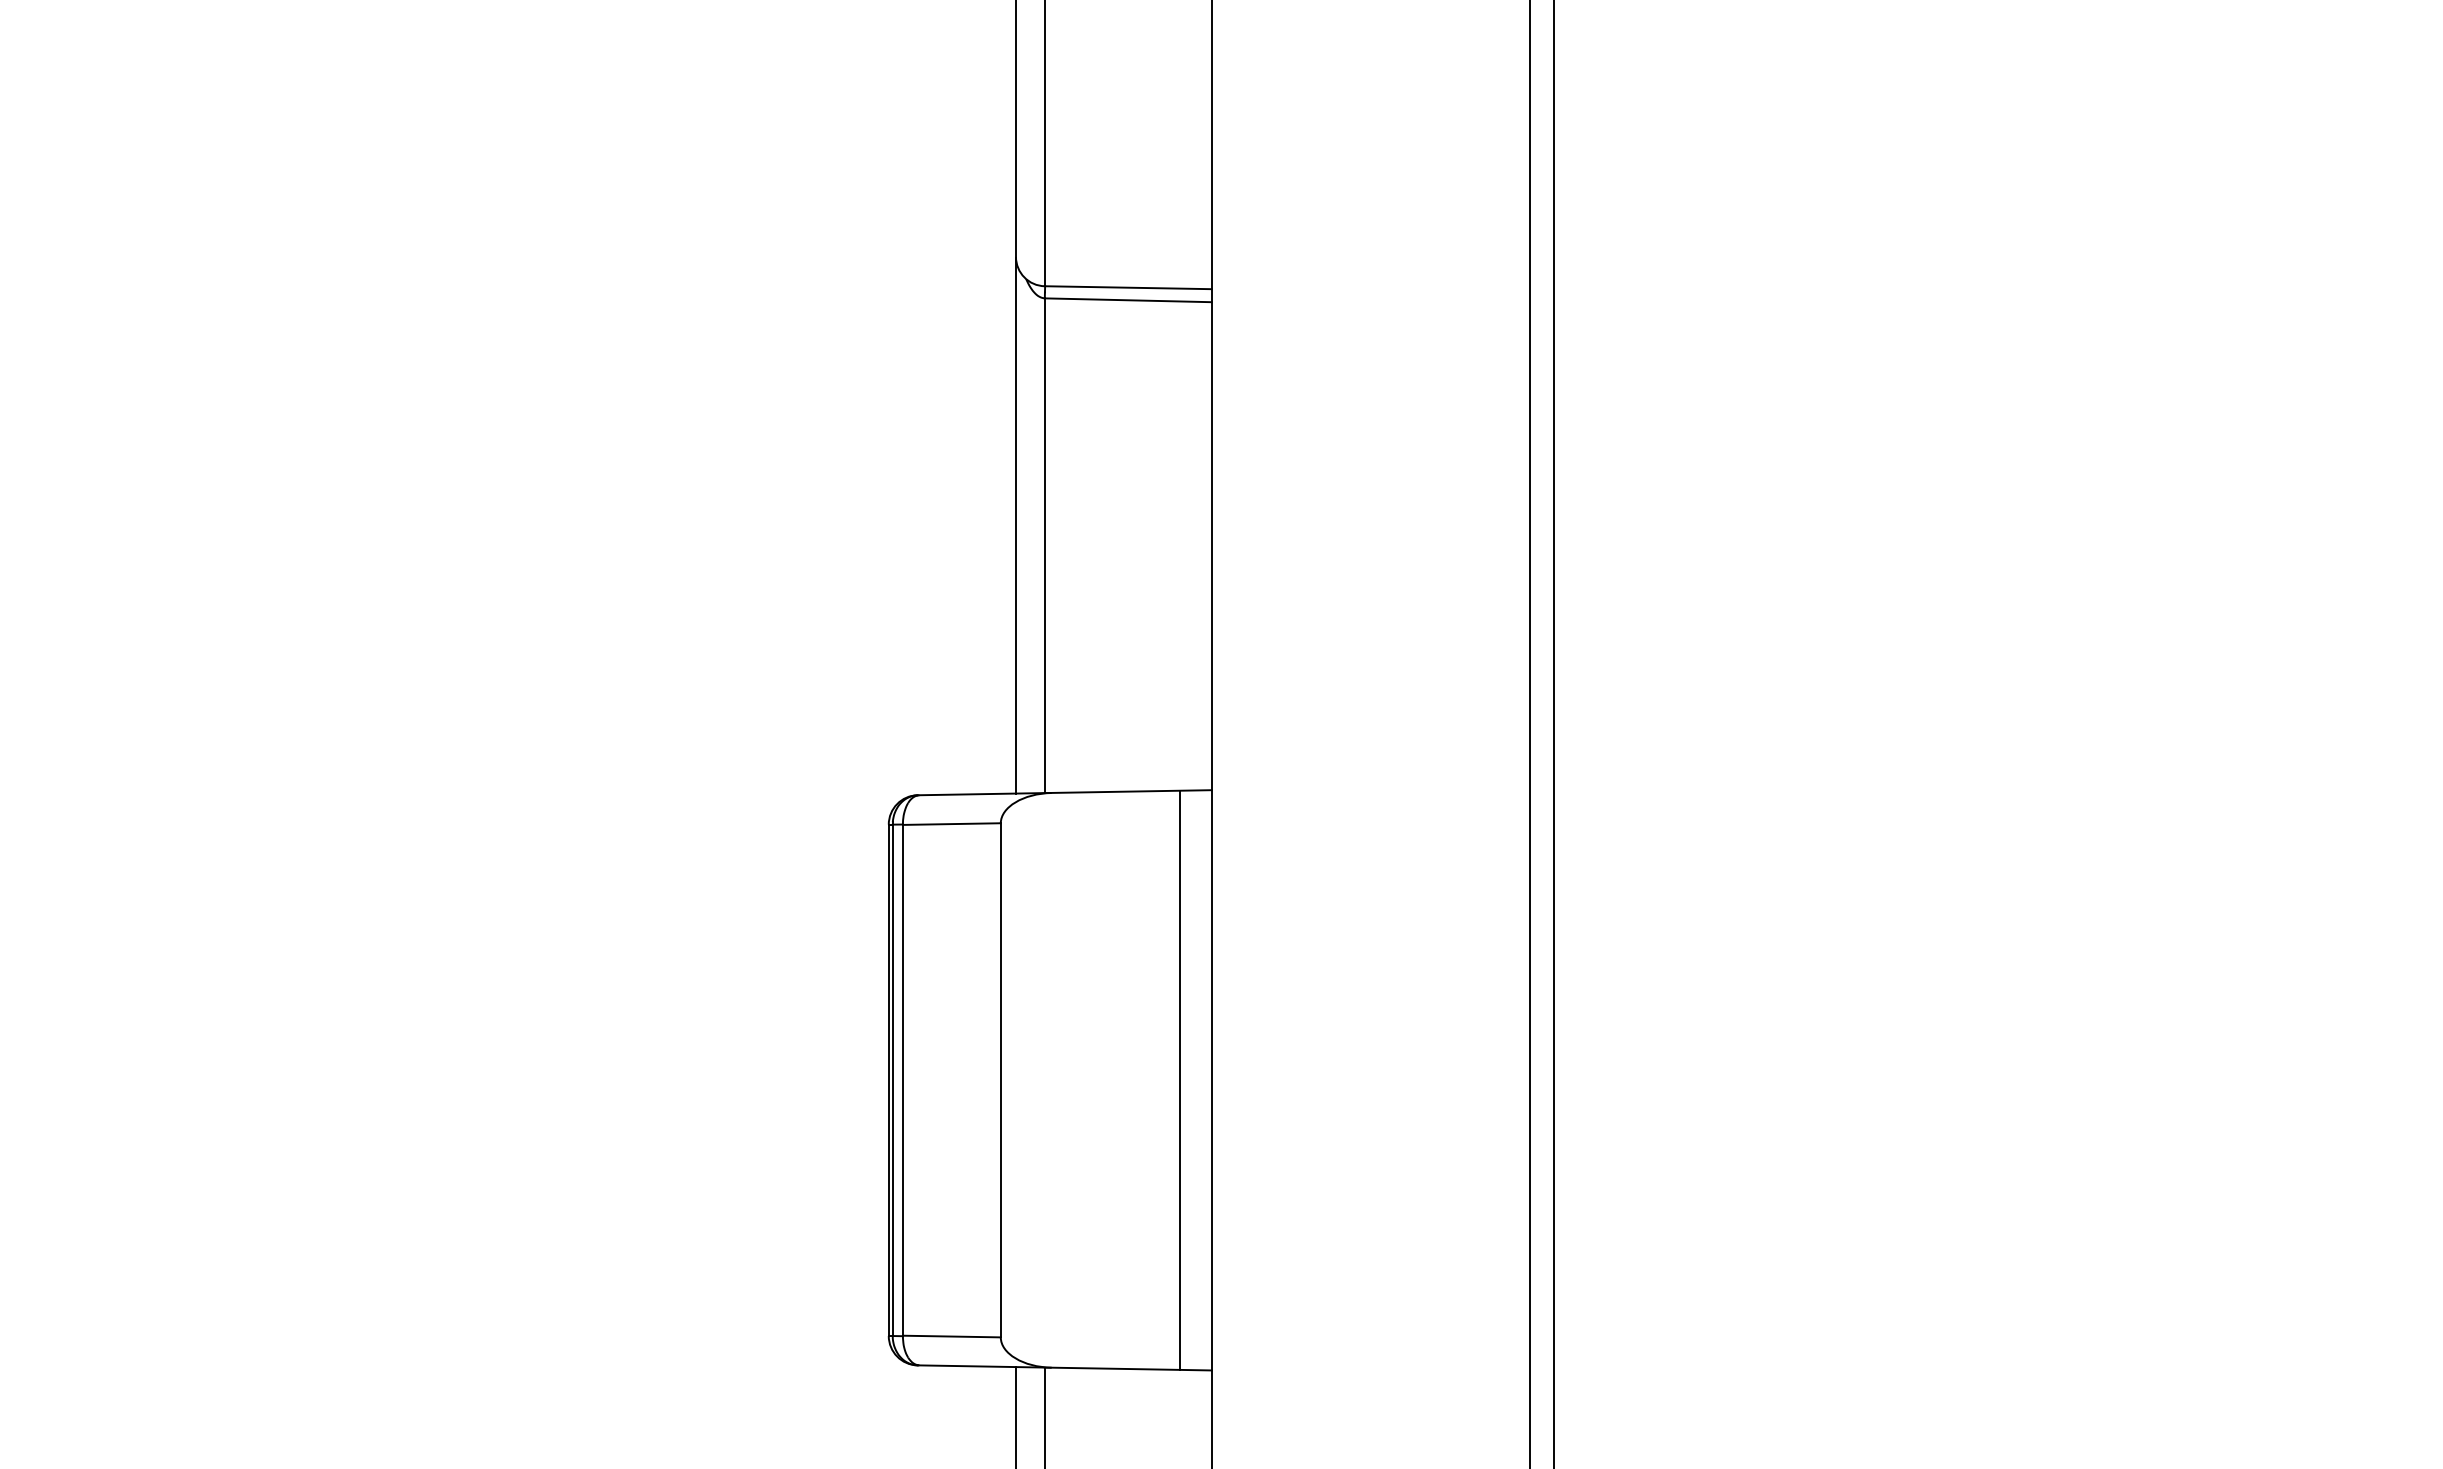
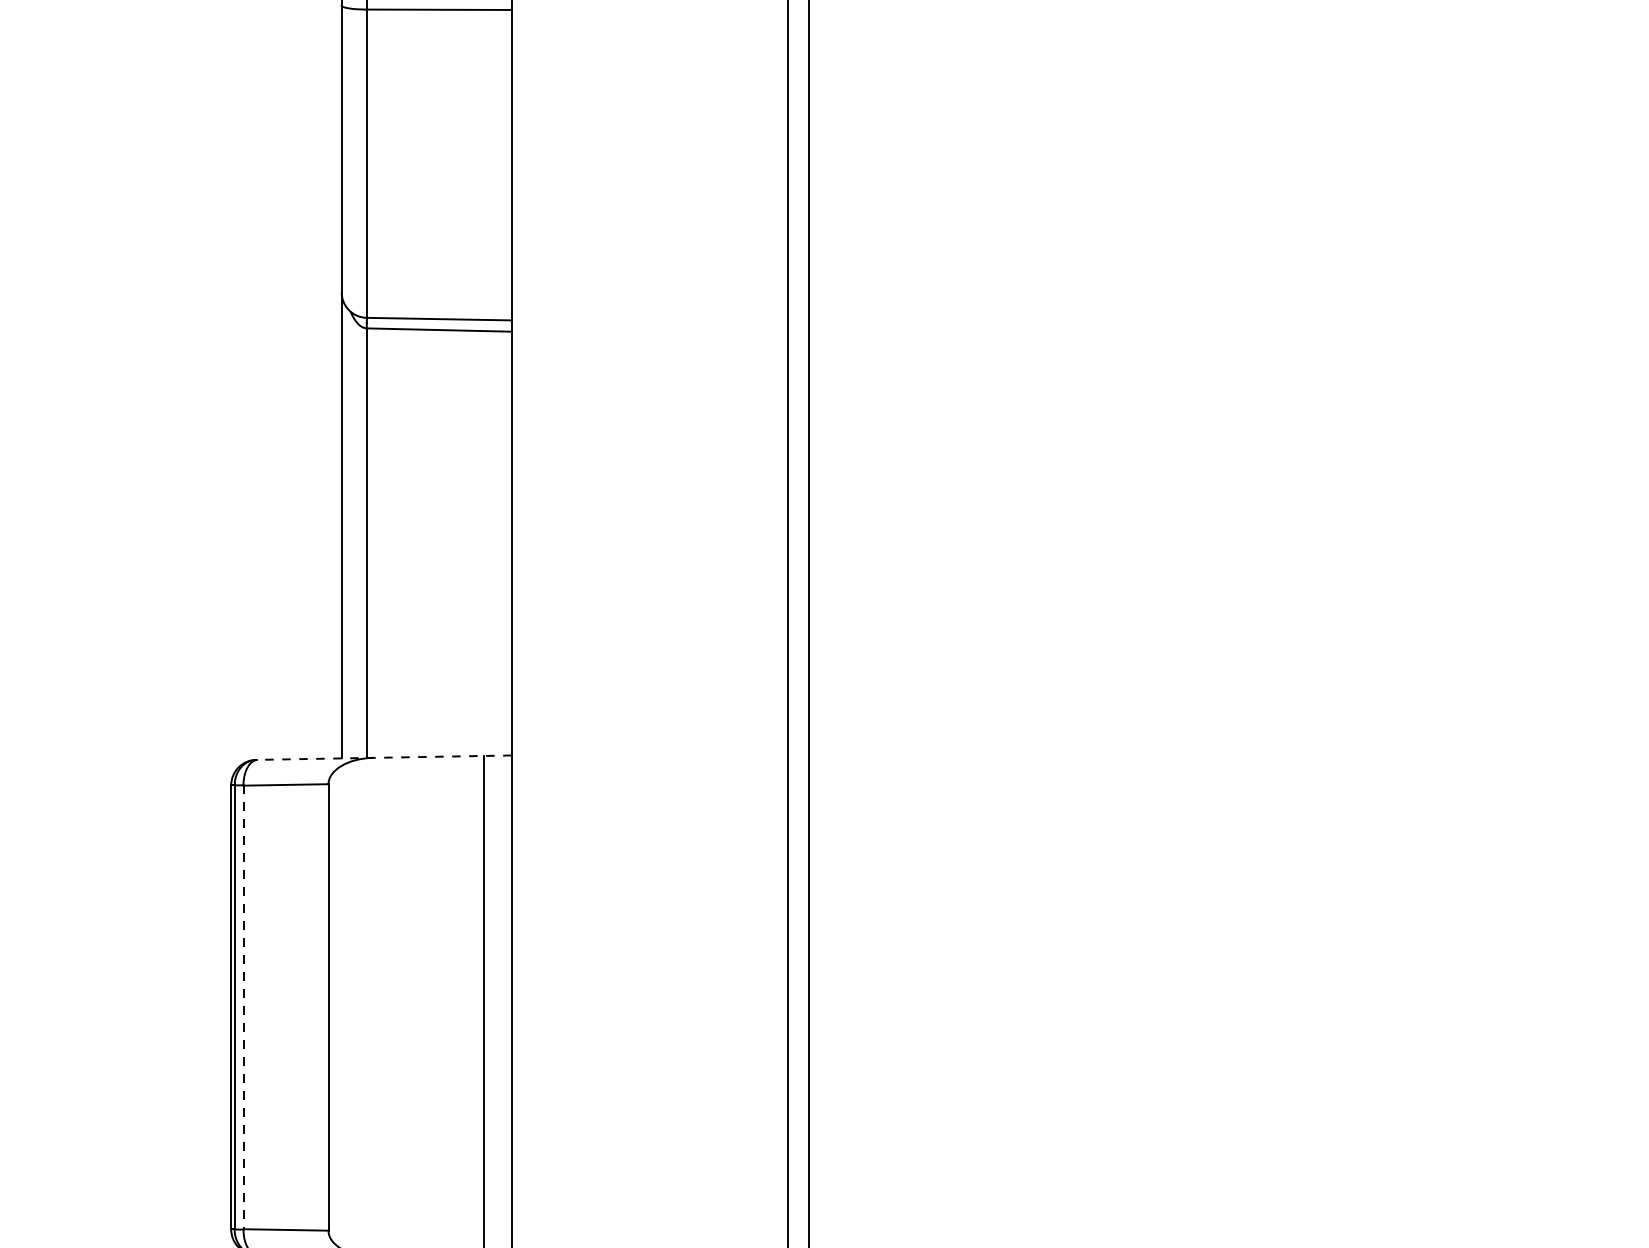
line: (1064, 792) -> (383, 757), solid -> dashed
line: (902, 1080) -> (243, 1007), solid -> dashed

